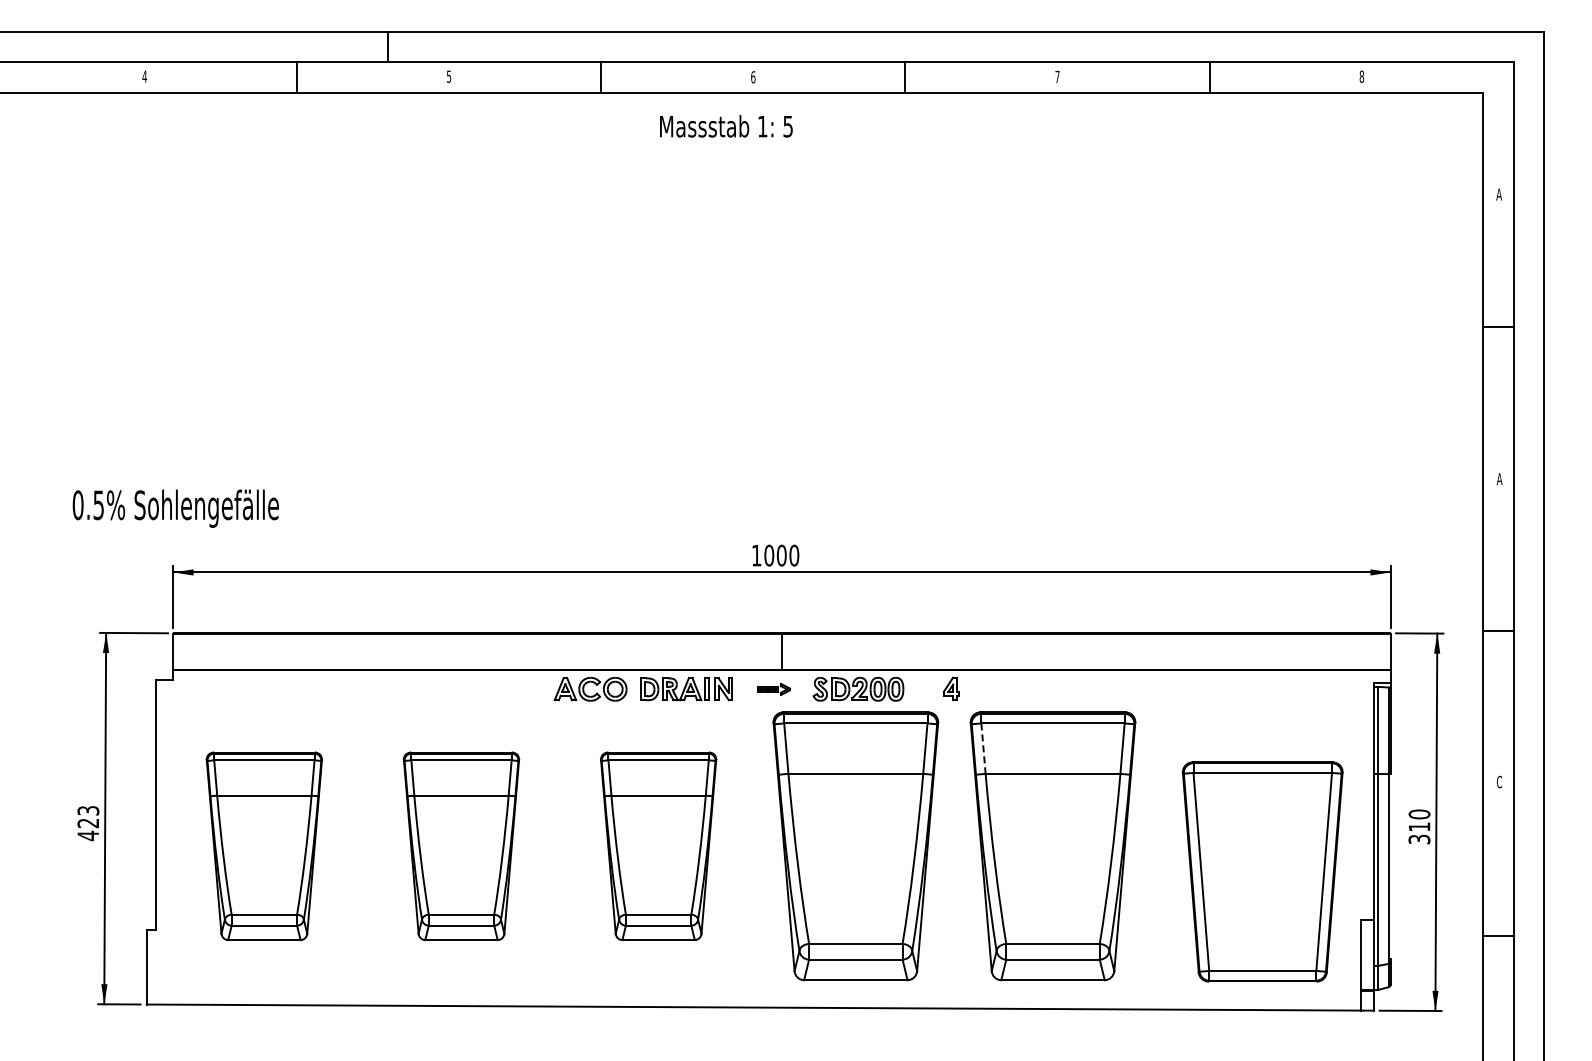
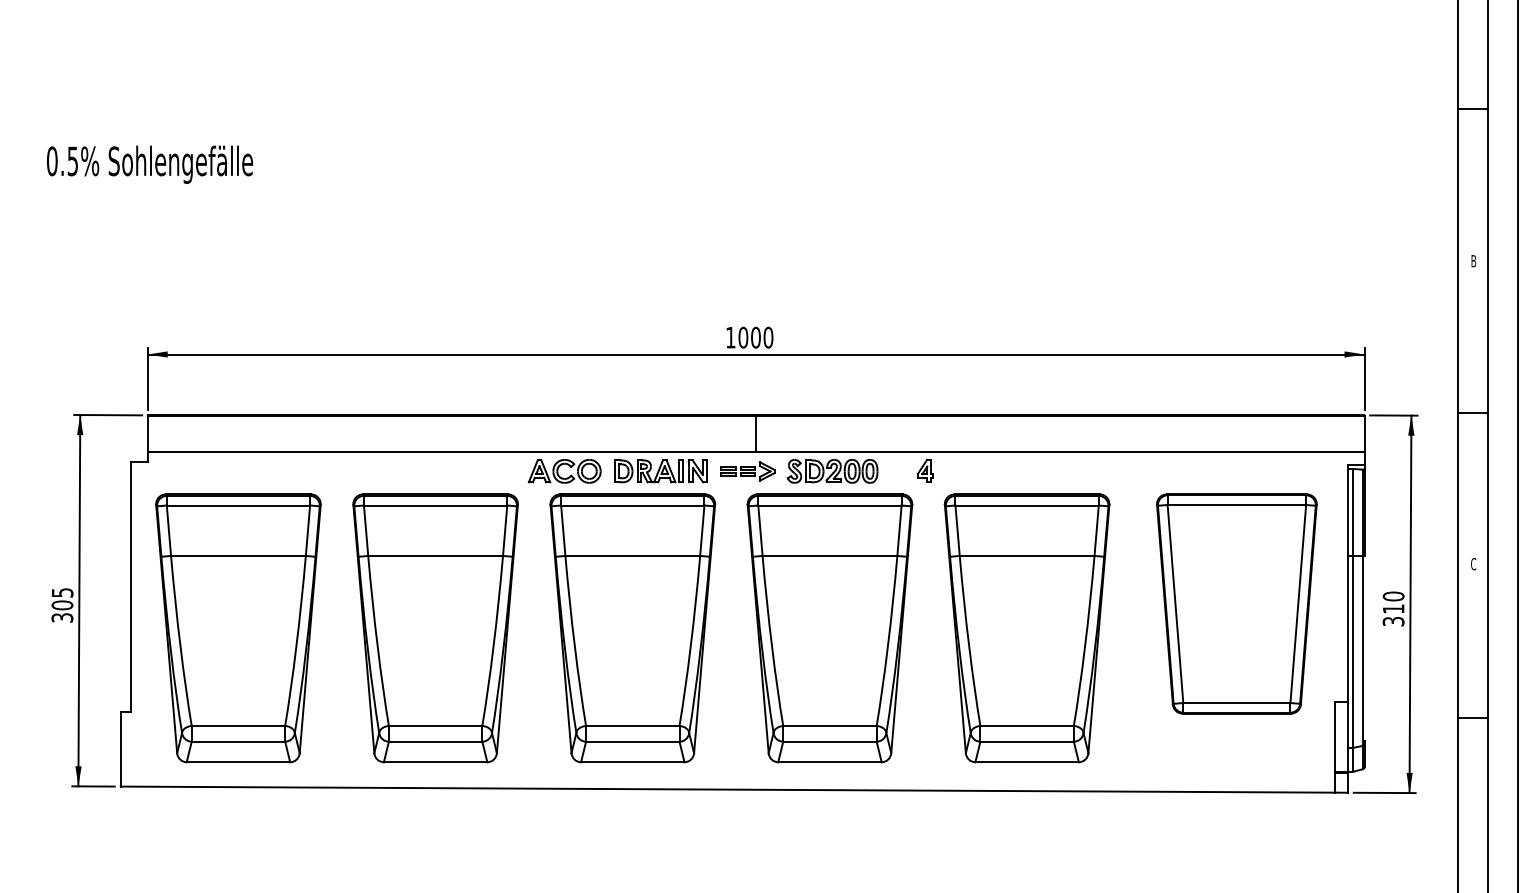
text: (1499, 479) -> (1473, 261), A -> B
text: (175, 508) -> (149, 164), moved
part: (773, 689) -> (747, 471), size x1.67
line: (983, 749) -> (957, 531), dashed -> solid
text: (88, 823) -> (62, 605), 423 -> 305
part: (264, 846) -> (238, 628), size x1.43
part: (461, 846) -> (435, 628), size x1.43
part: (658, 846) -> (632, 628), size x1.43
part: (1262, 871) -> (1236, 603), moved

